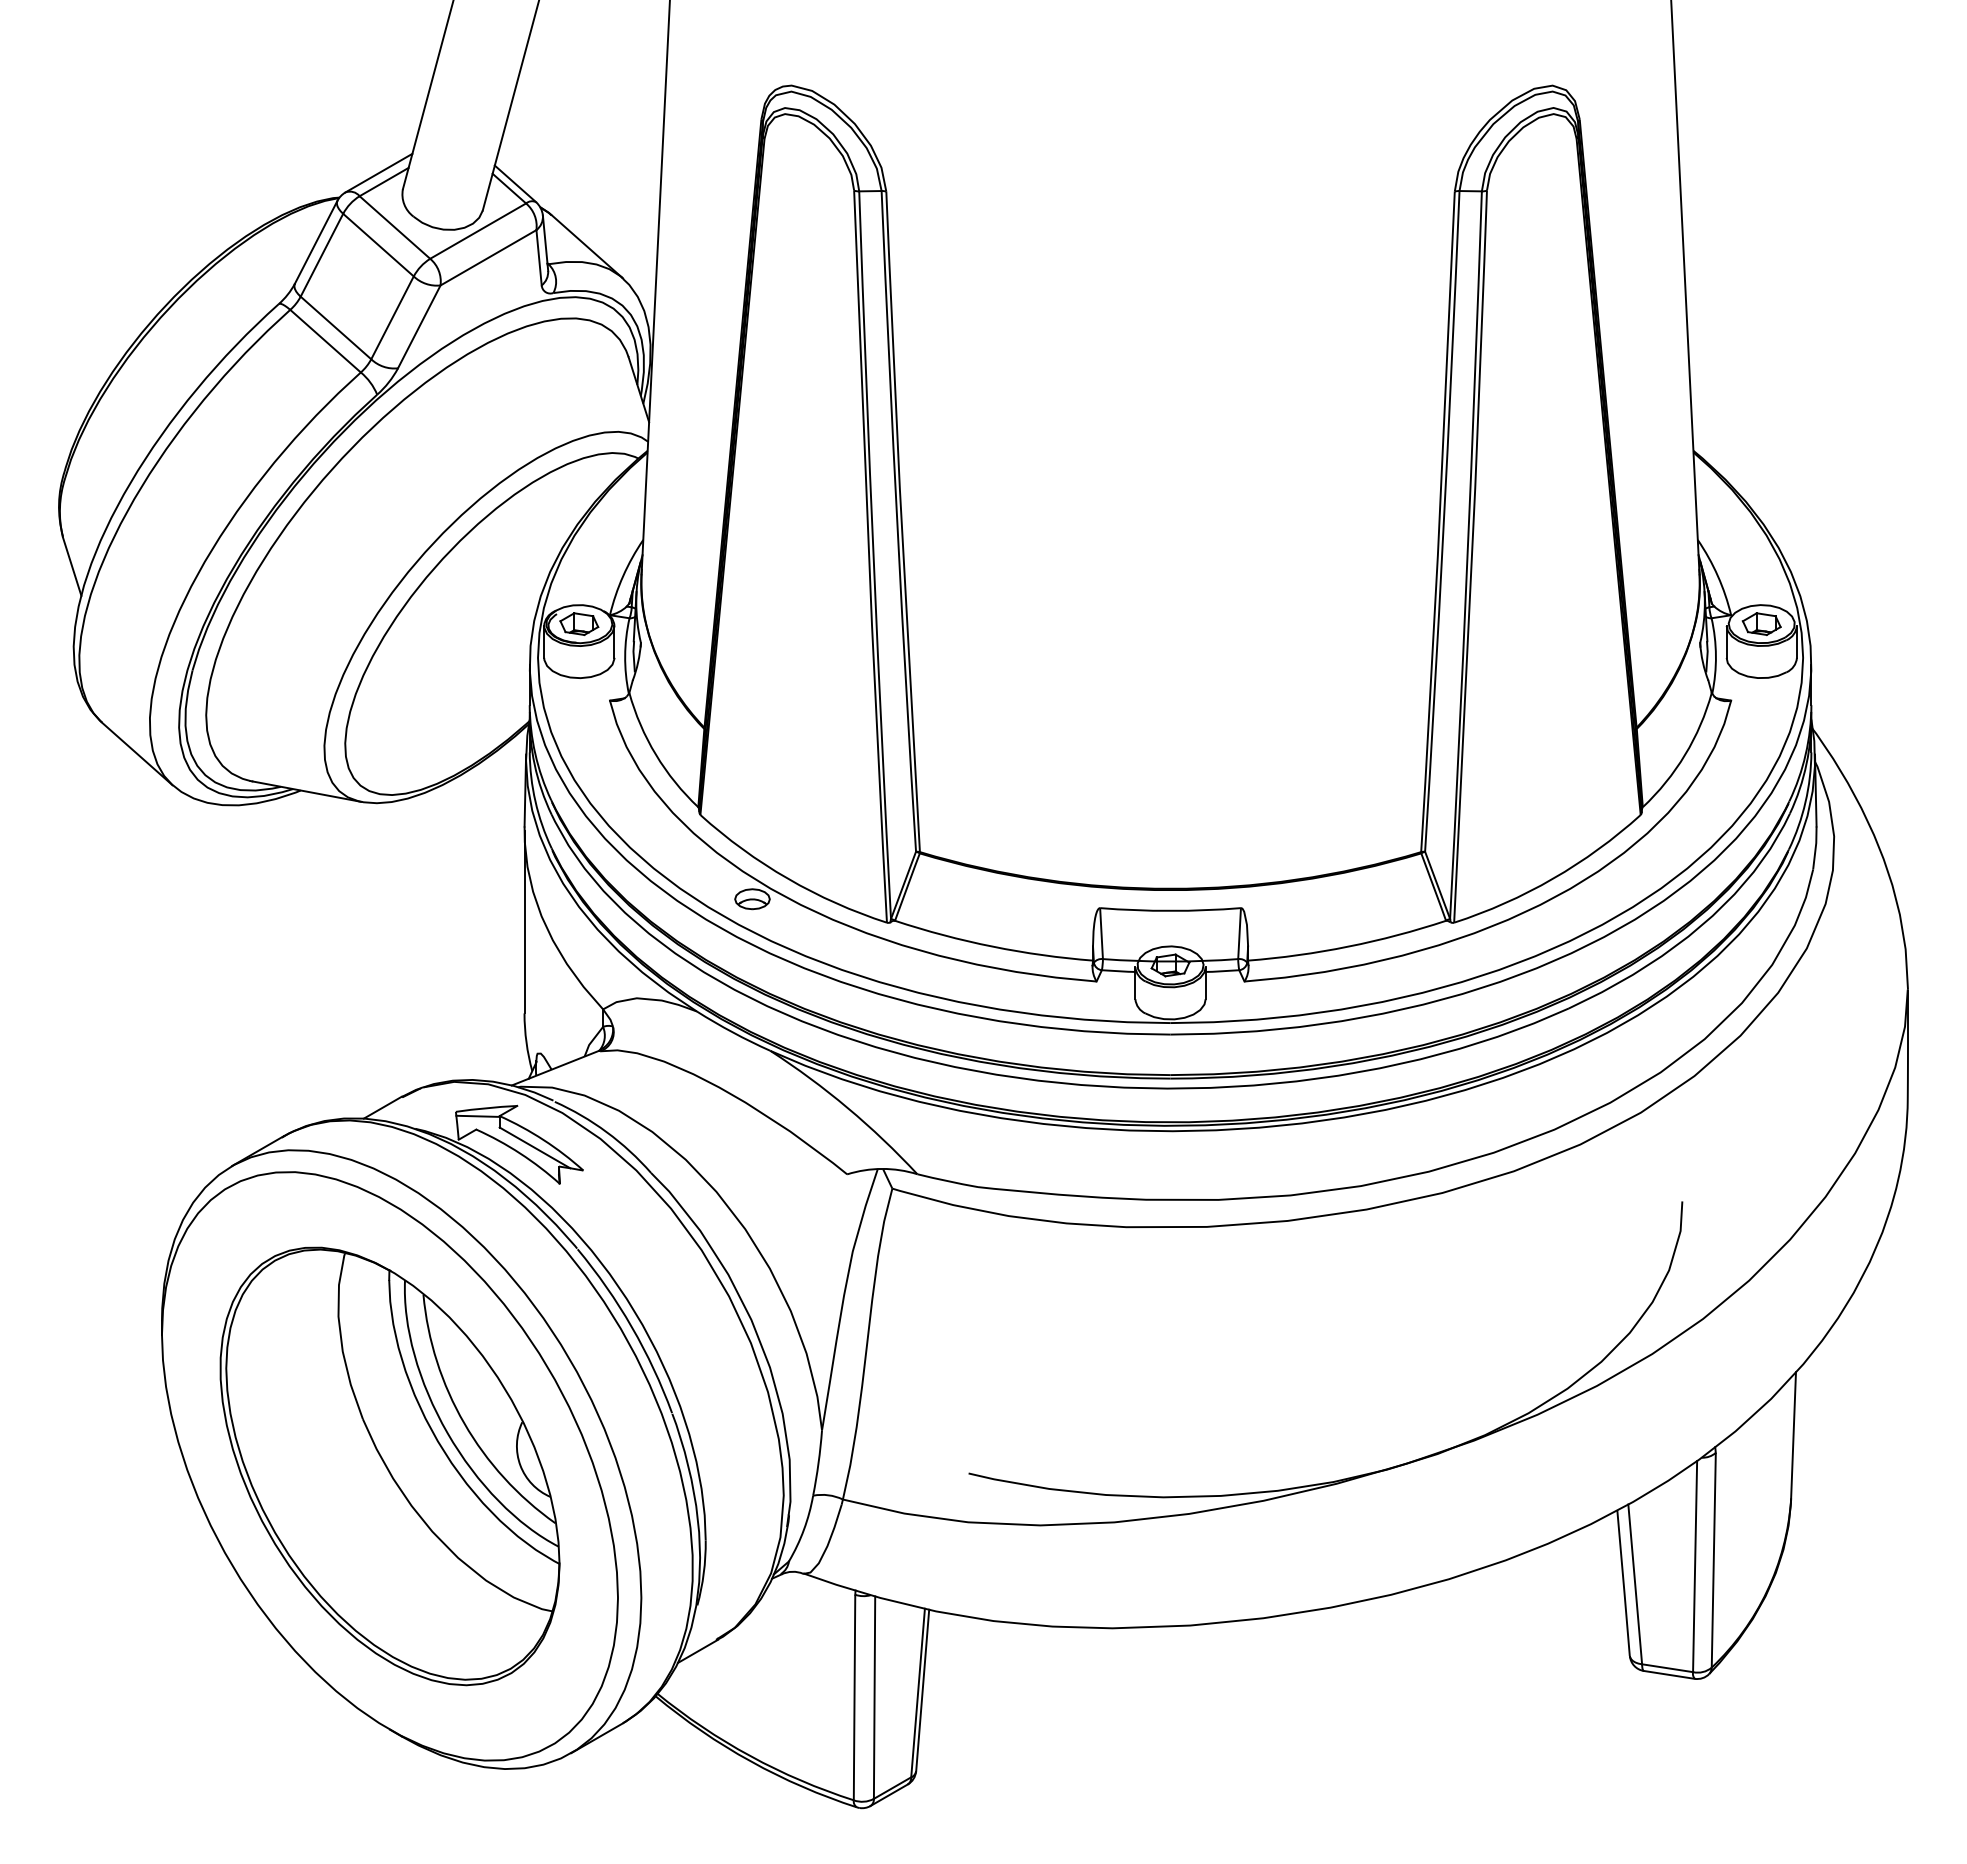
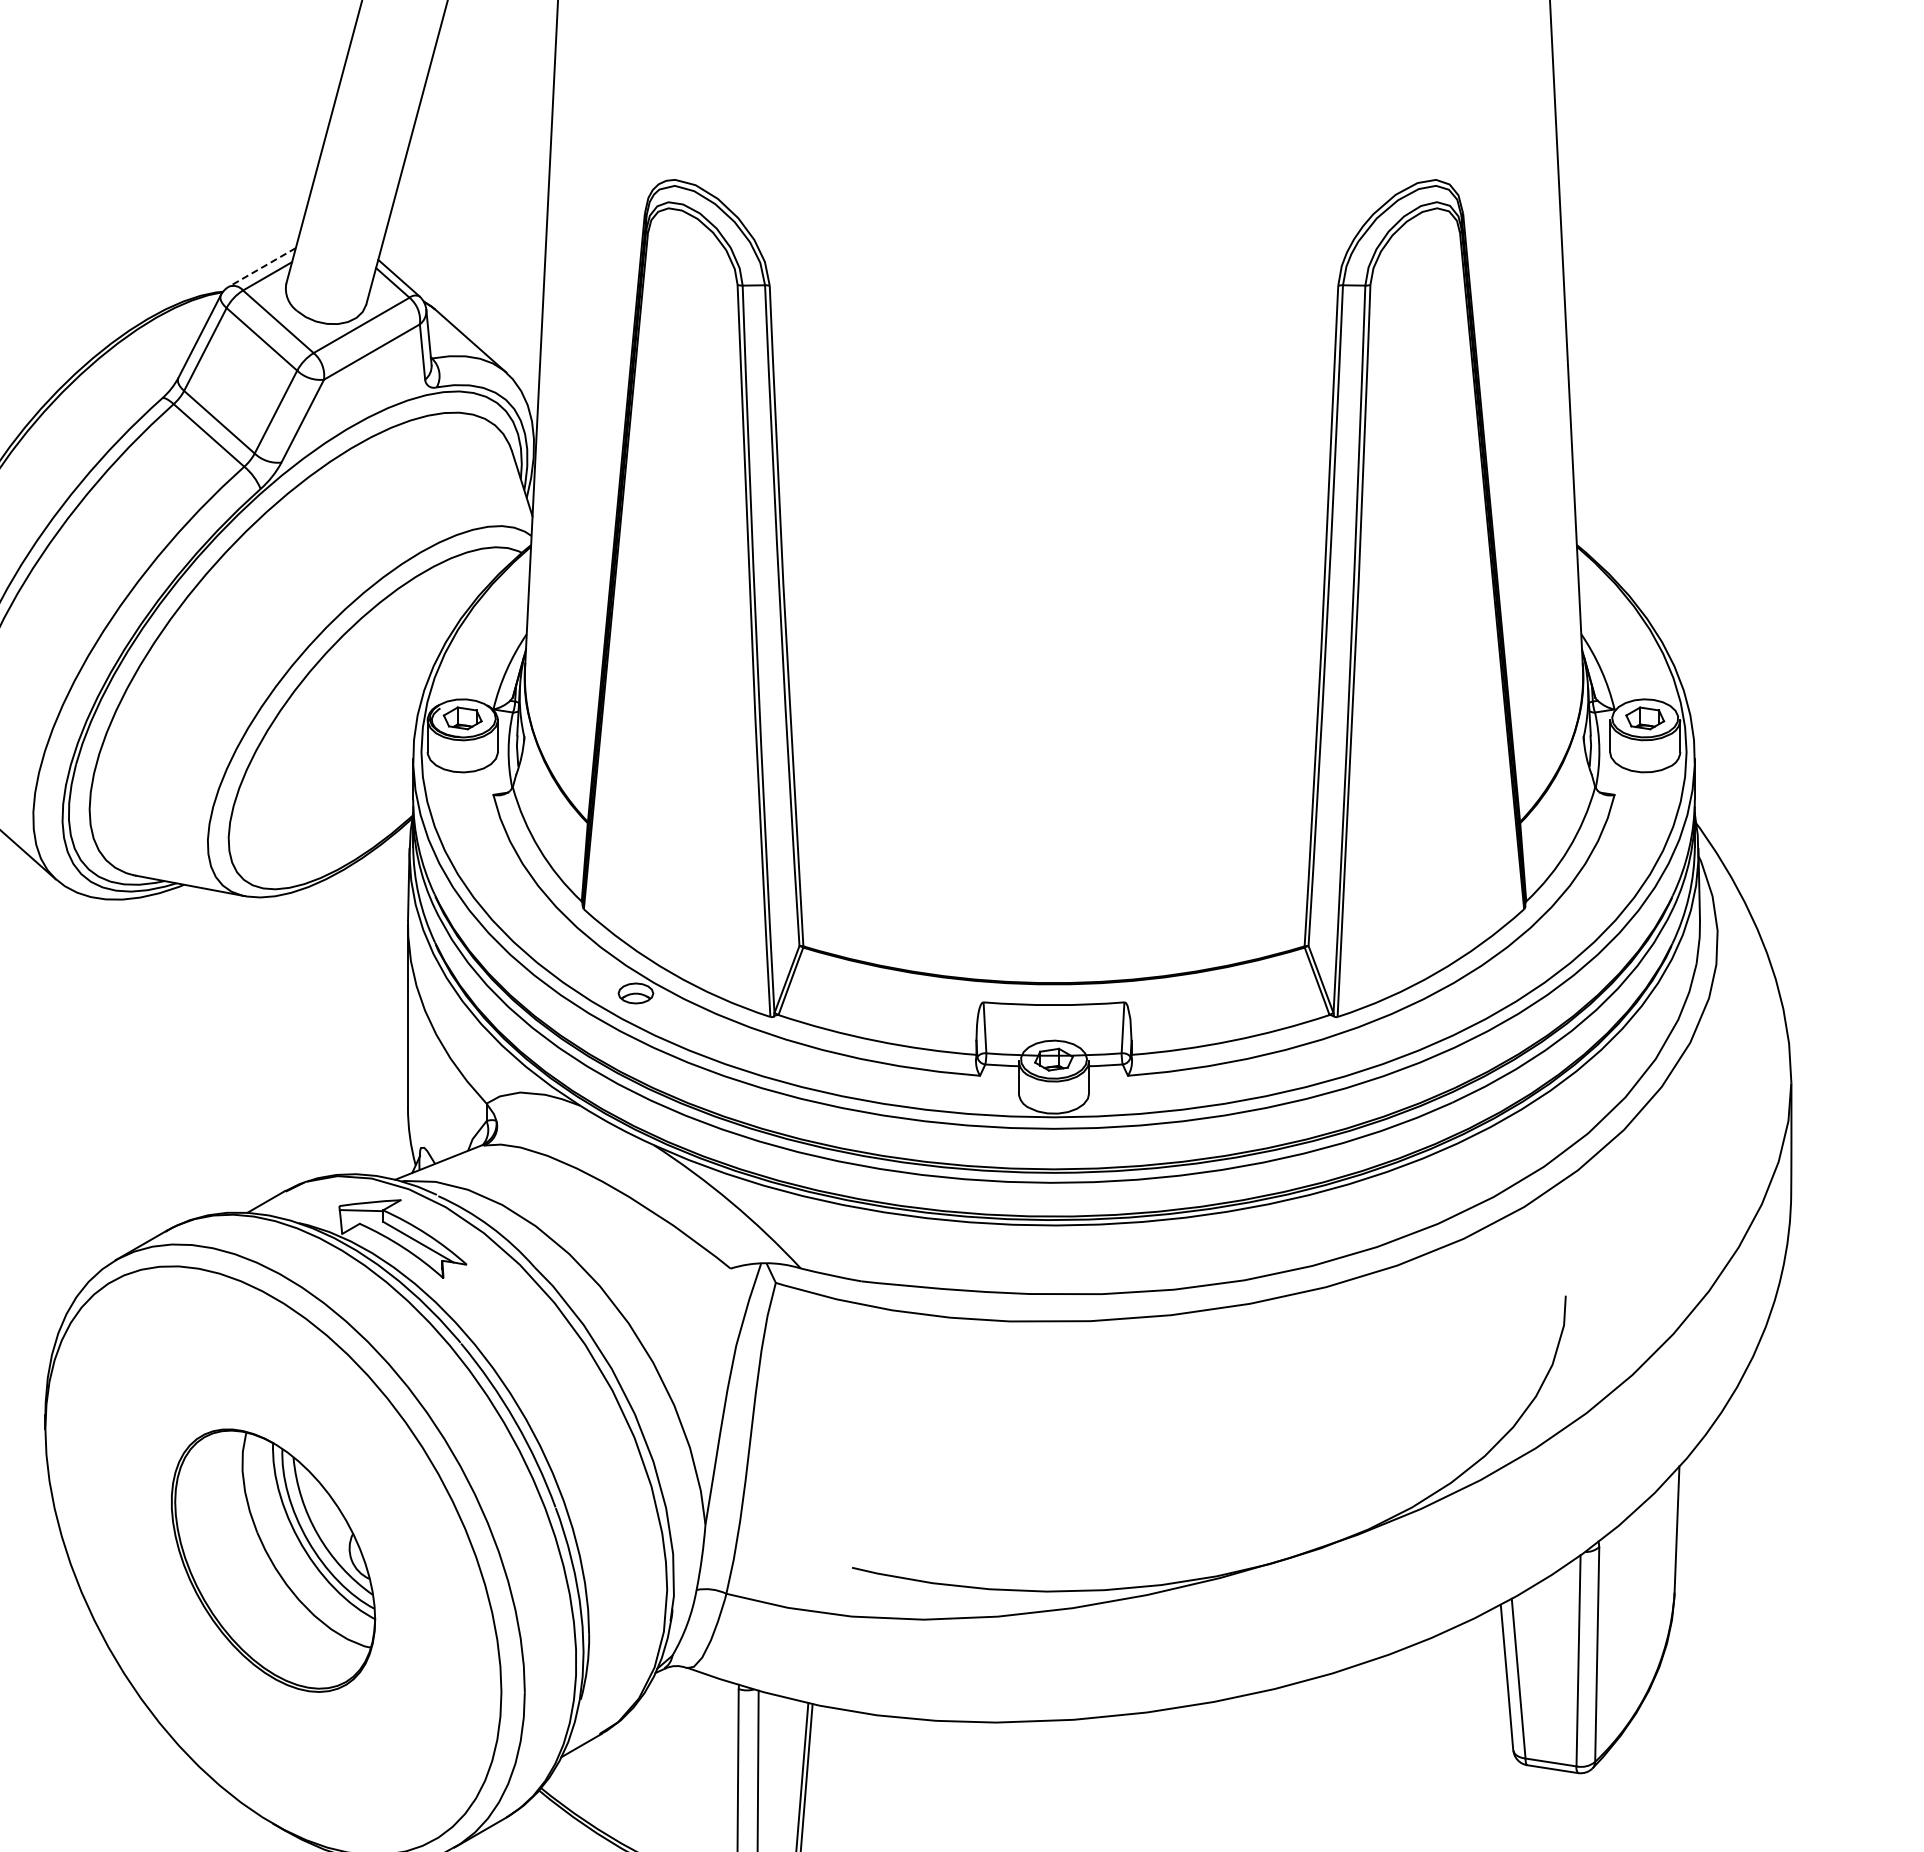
line: (378, 173) -> (261, 267), solid -> dashed
part: (389, 1466) -> (272, 1560), size x0.6

